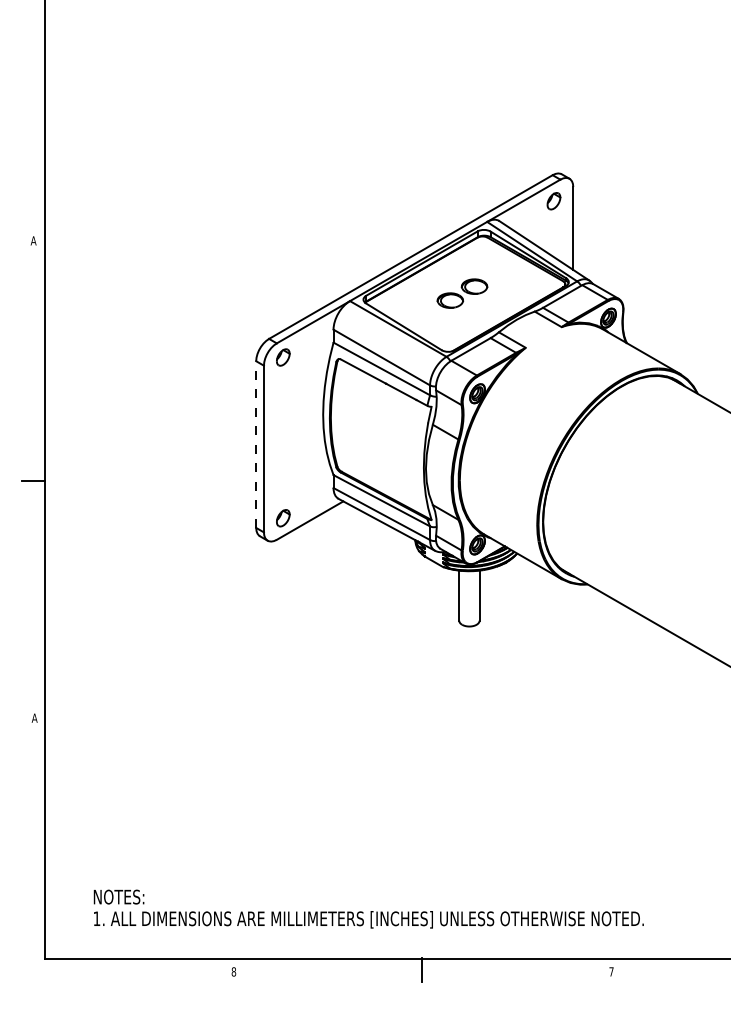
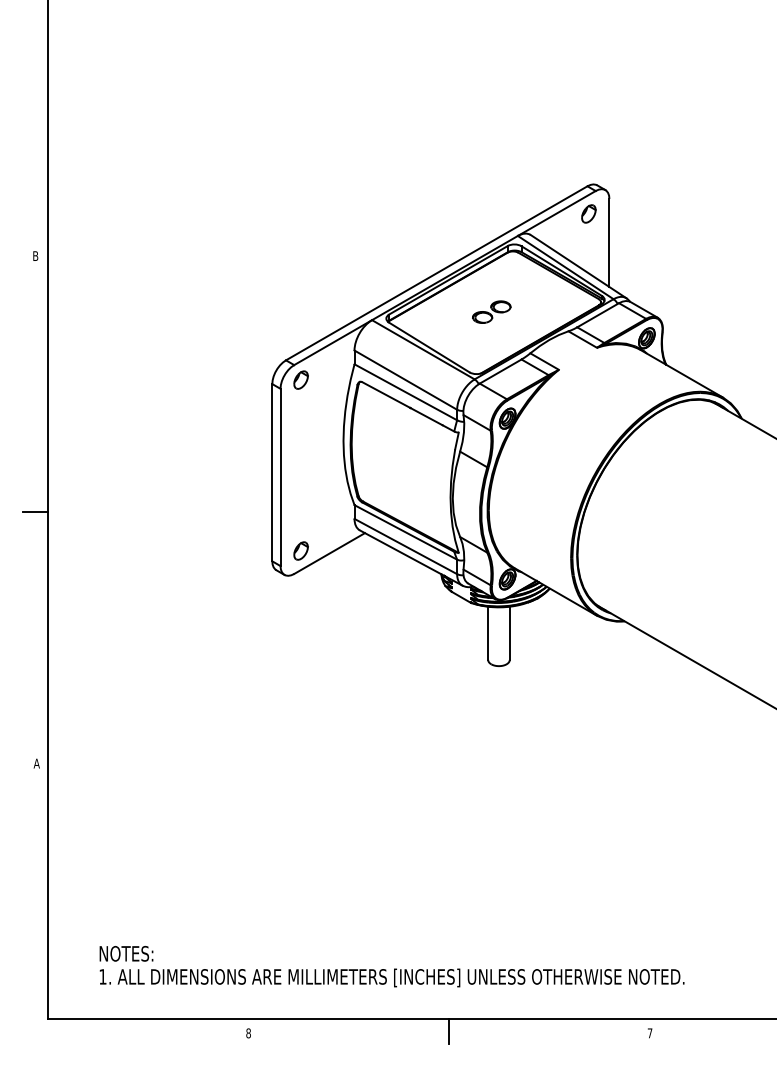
text: (33, 240) -> (35, 255), A -> B
part: (462, 293) -> (491, 312), size x0.71
line: (256, 444) -> (272, 472), dashed -> solid

